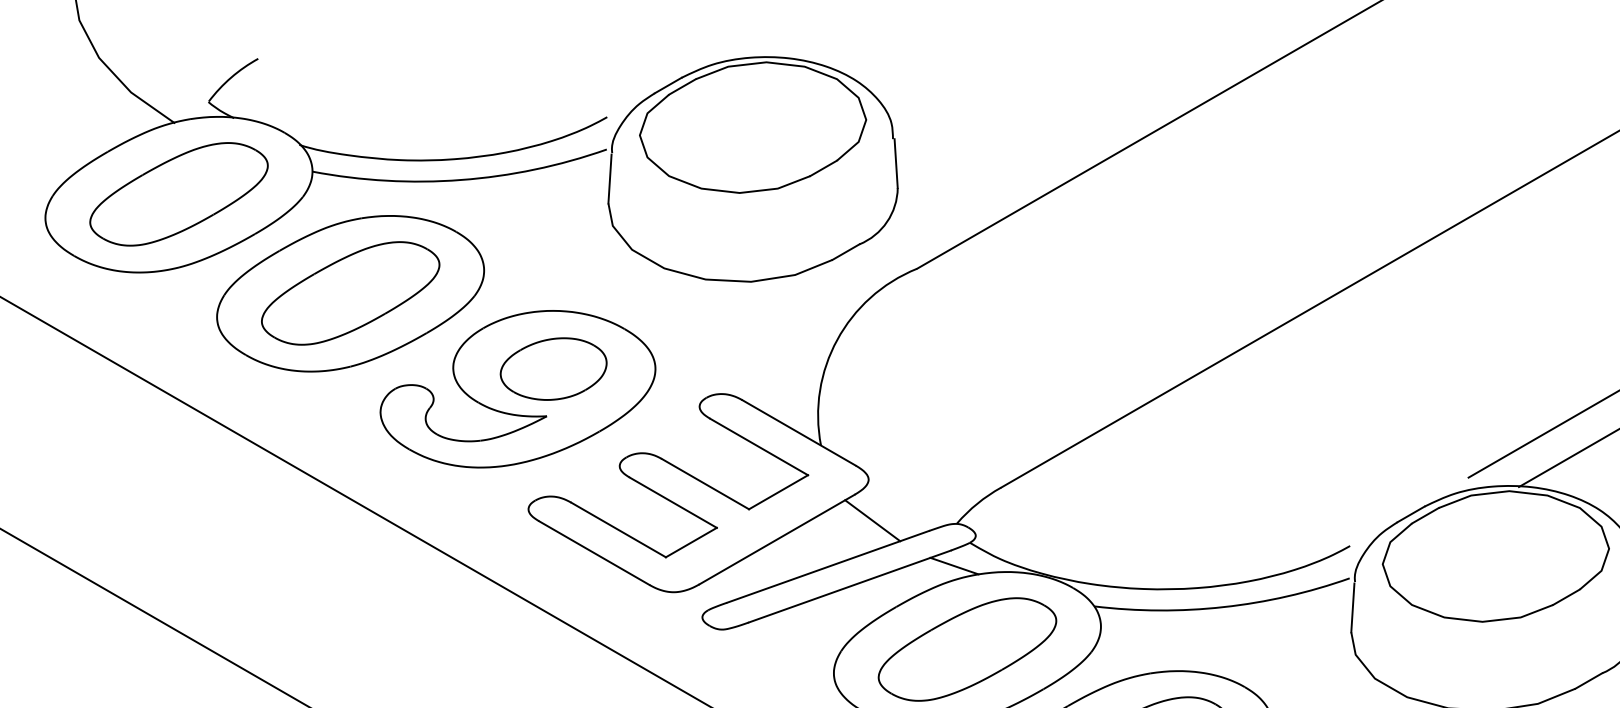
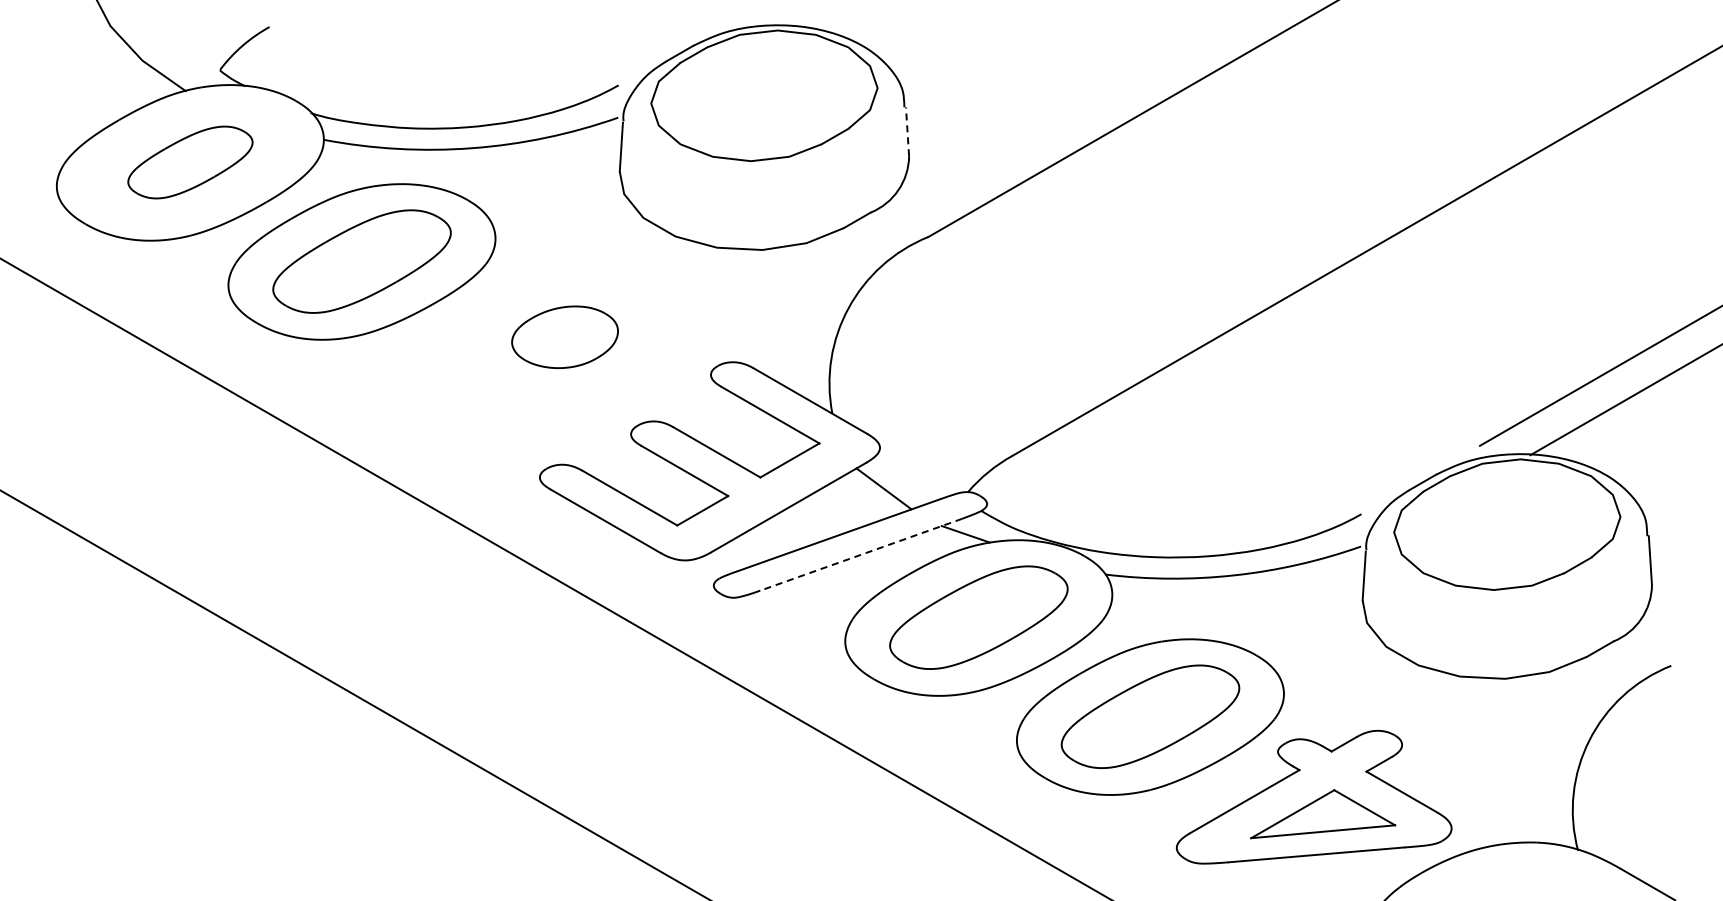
line: (896, 163) -> (907, 131), solid -> dashed
part: (179, 194) -> (190, 162), size x0.7
part: (518, 389) -> (529, 357), removed
line: (849, 586) -> (860, 554), solid -> dashed

